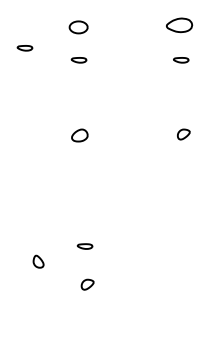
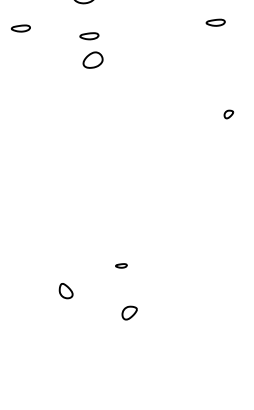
part: (183, 134) -> (228, 114), size x0.6
part: (79, 135) -> (92, 60), moved
part: (84, 246) -> (120, 266), size x0.6

